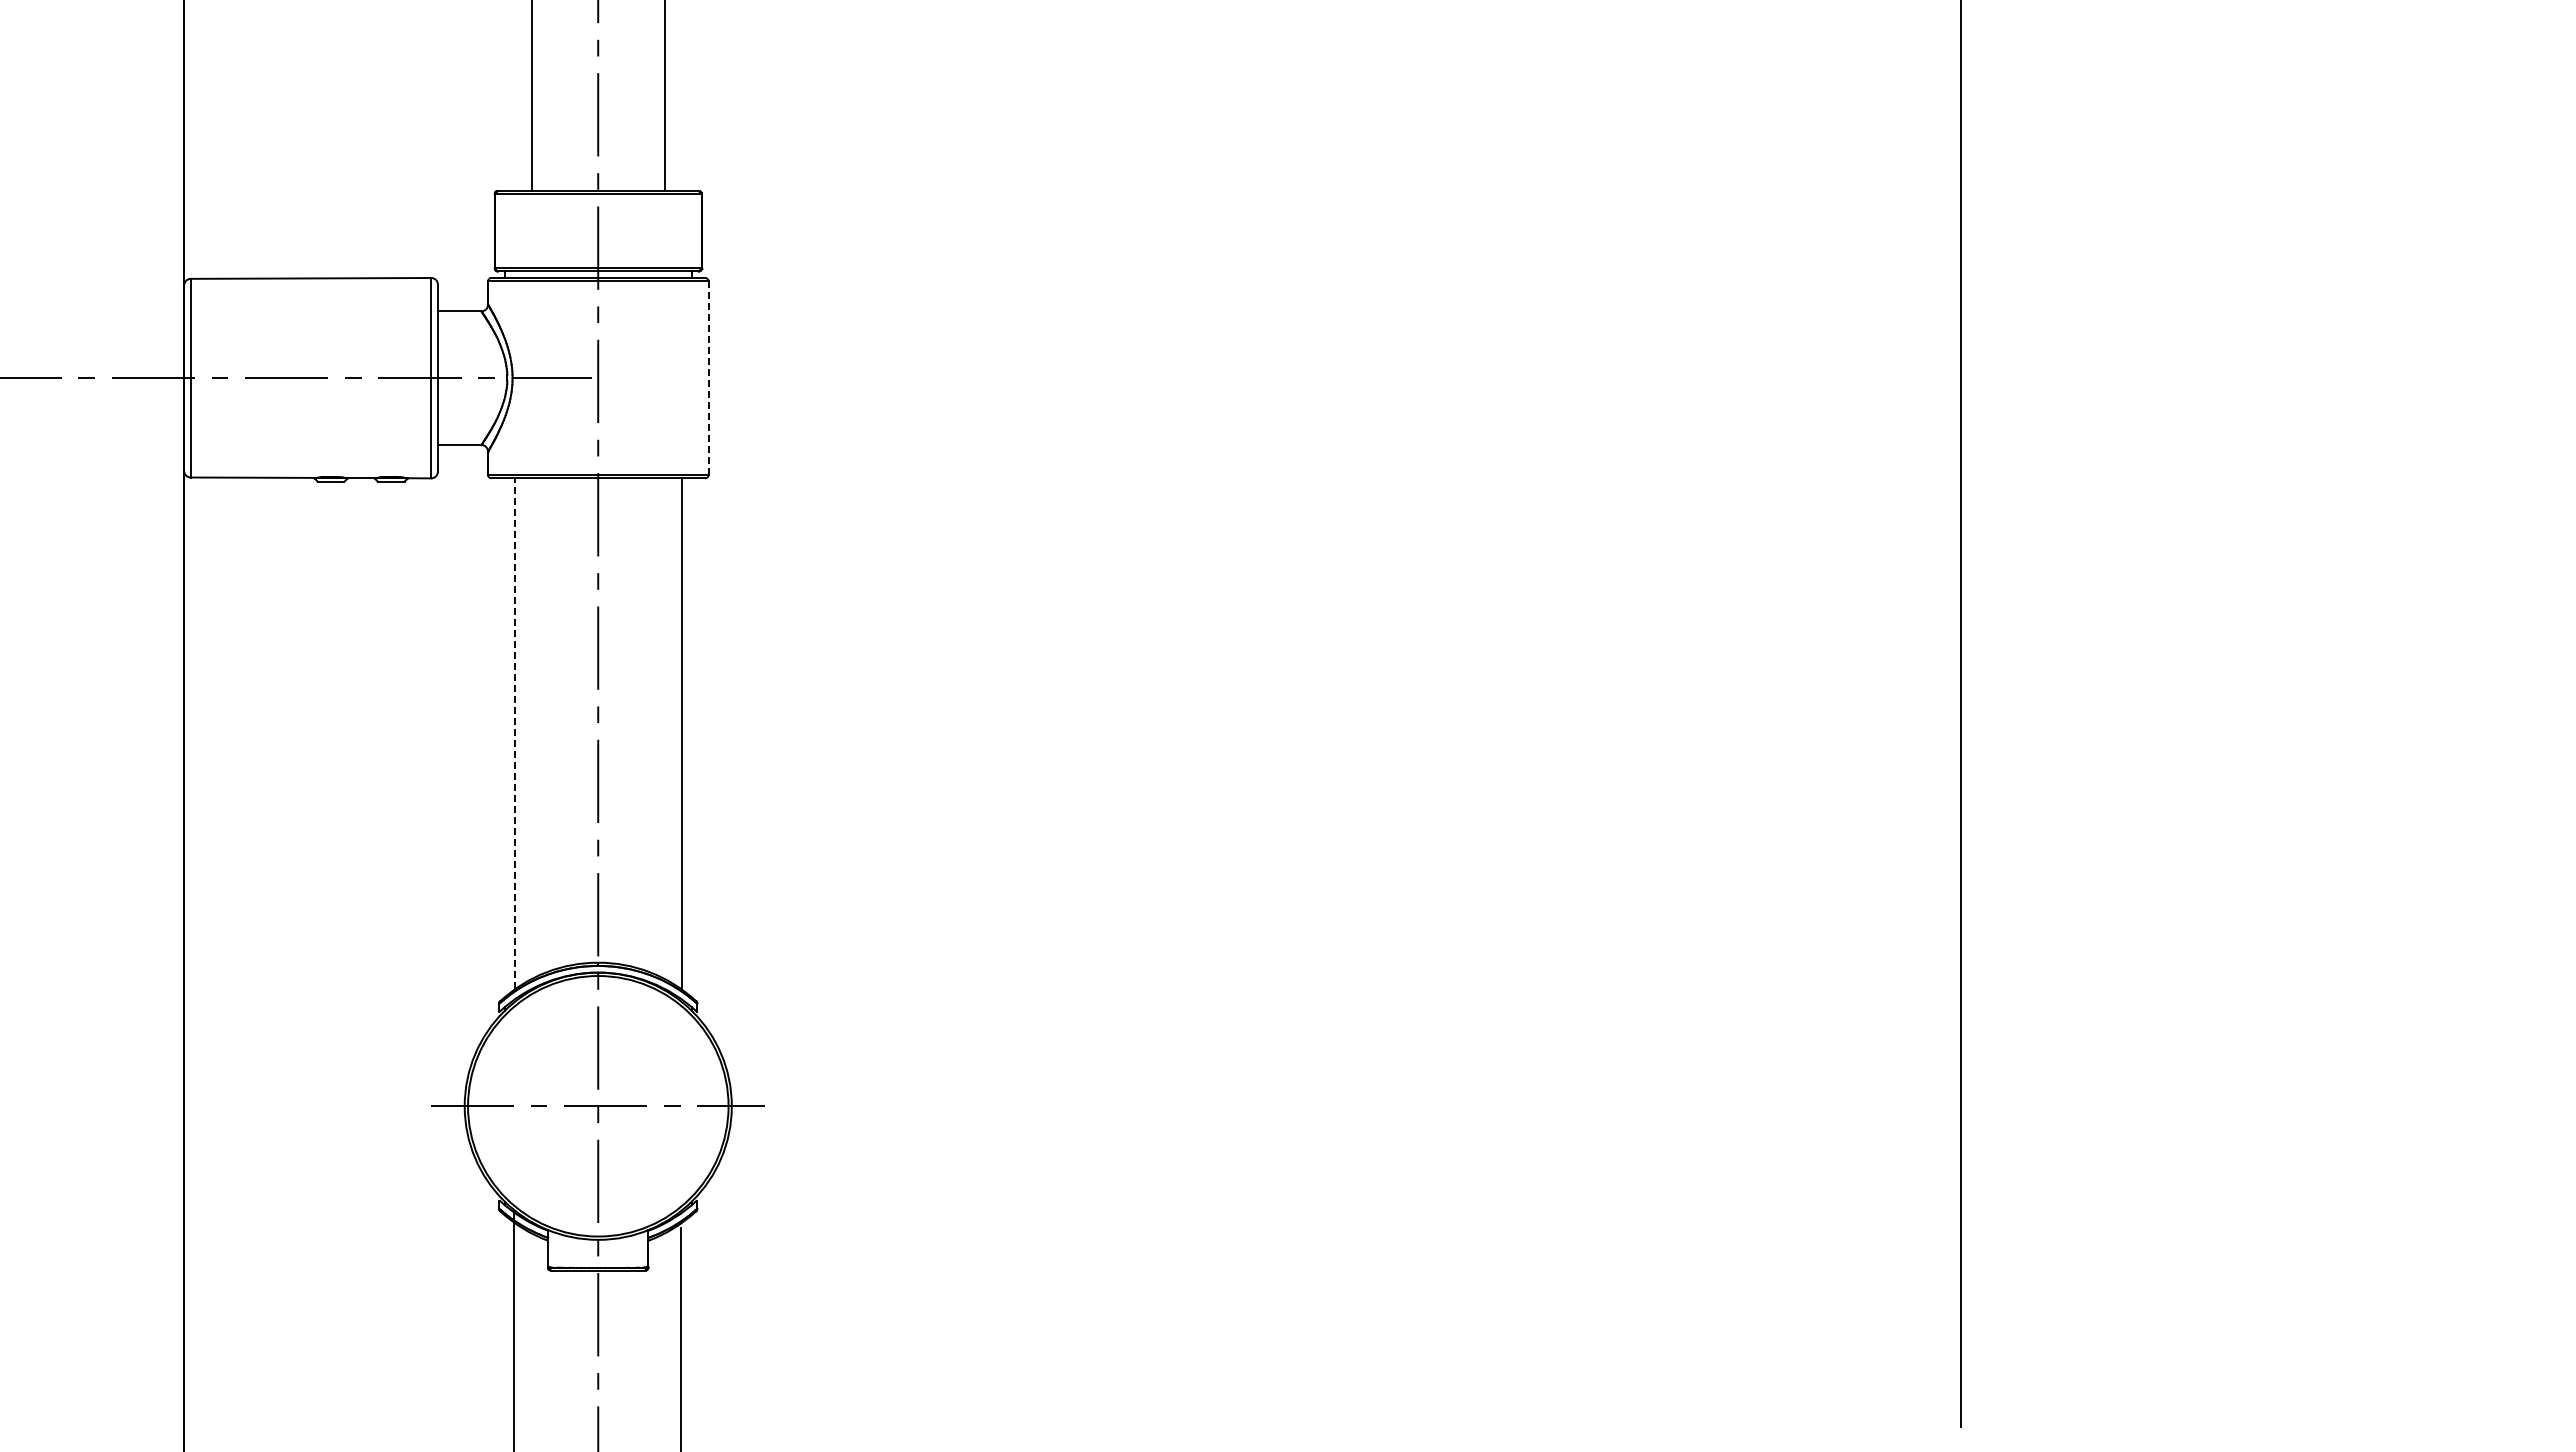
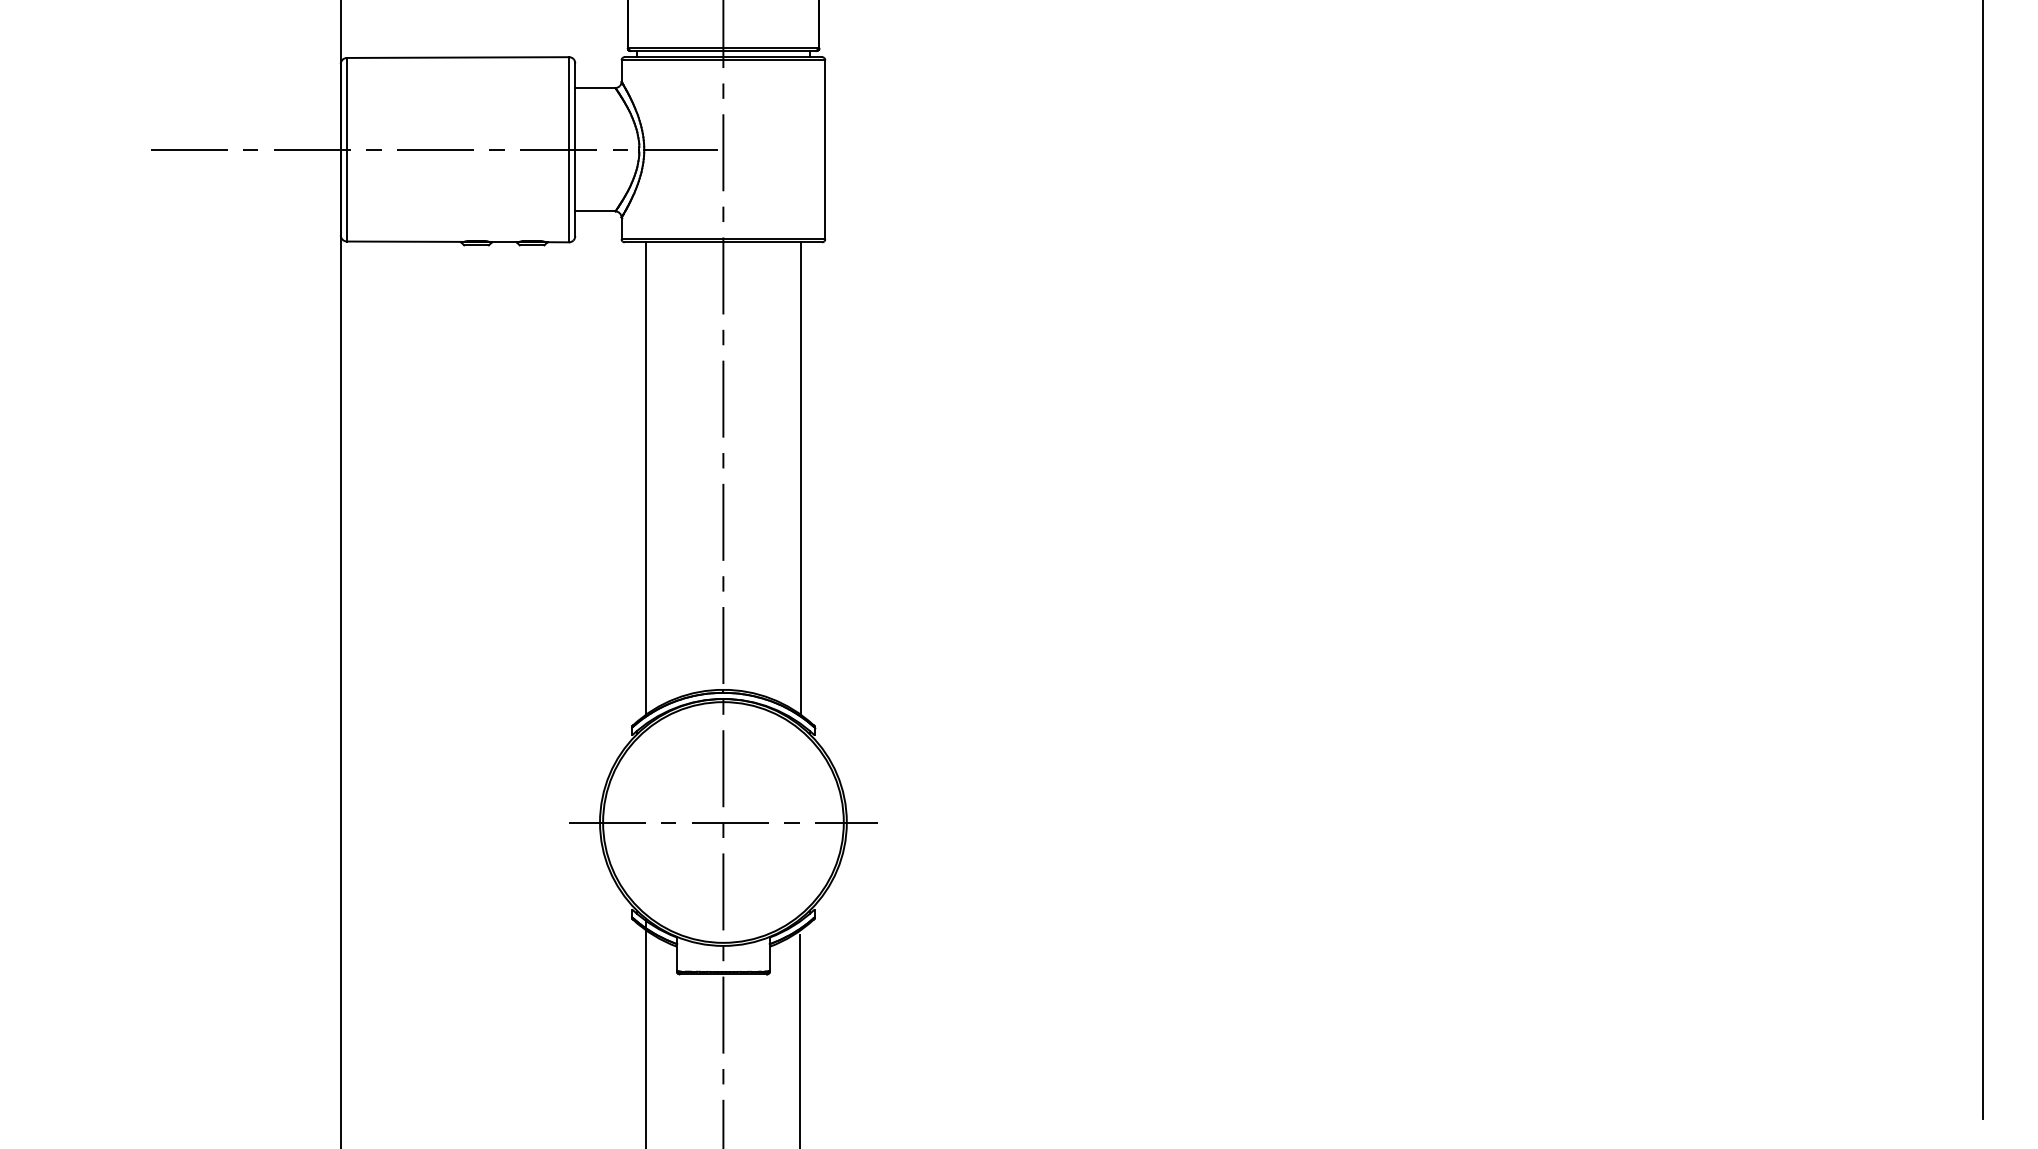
line: (708, 378) -> (825, 150), dashed -> solid
line: (514, 733) -> (646, 478), dashed -> solid

